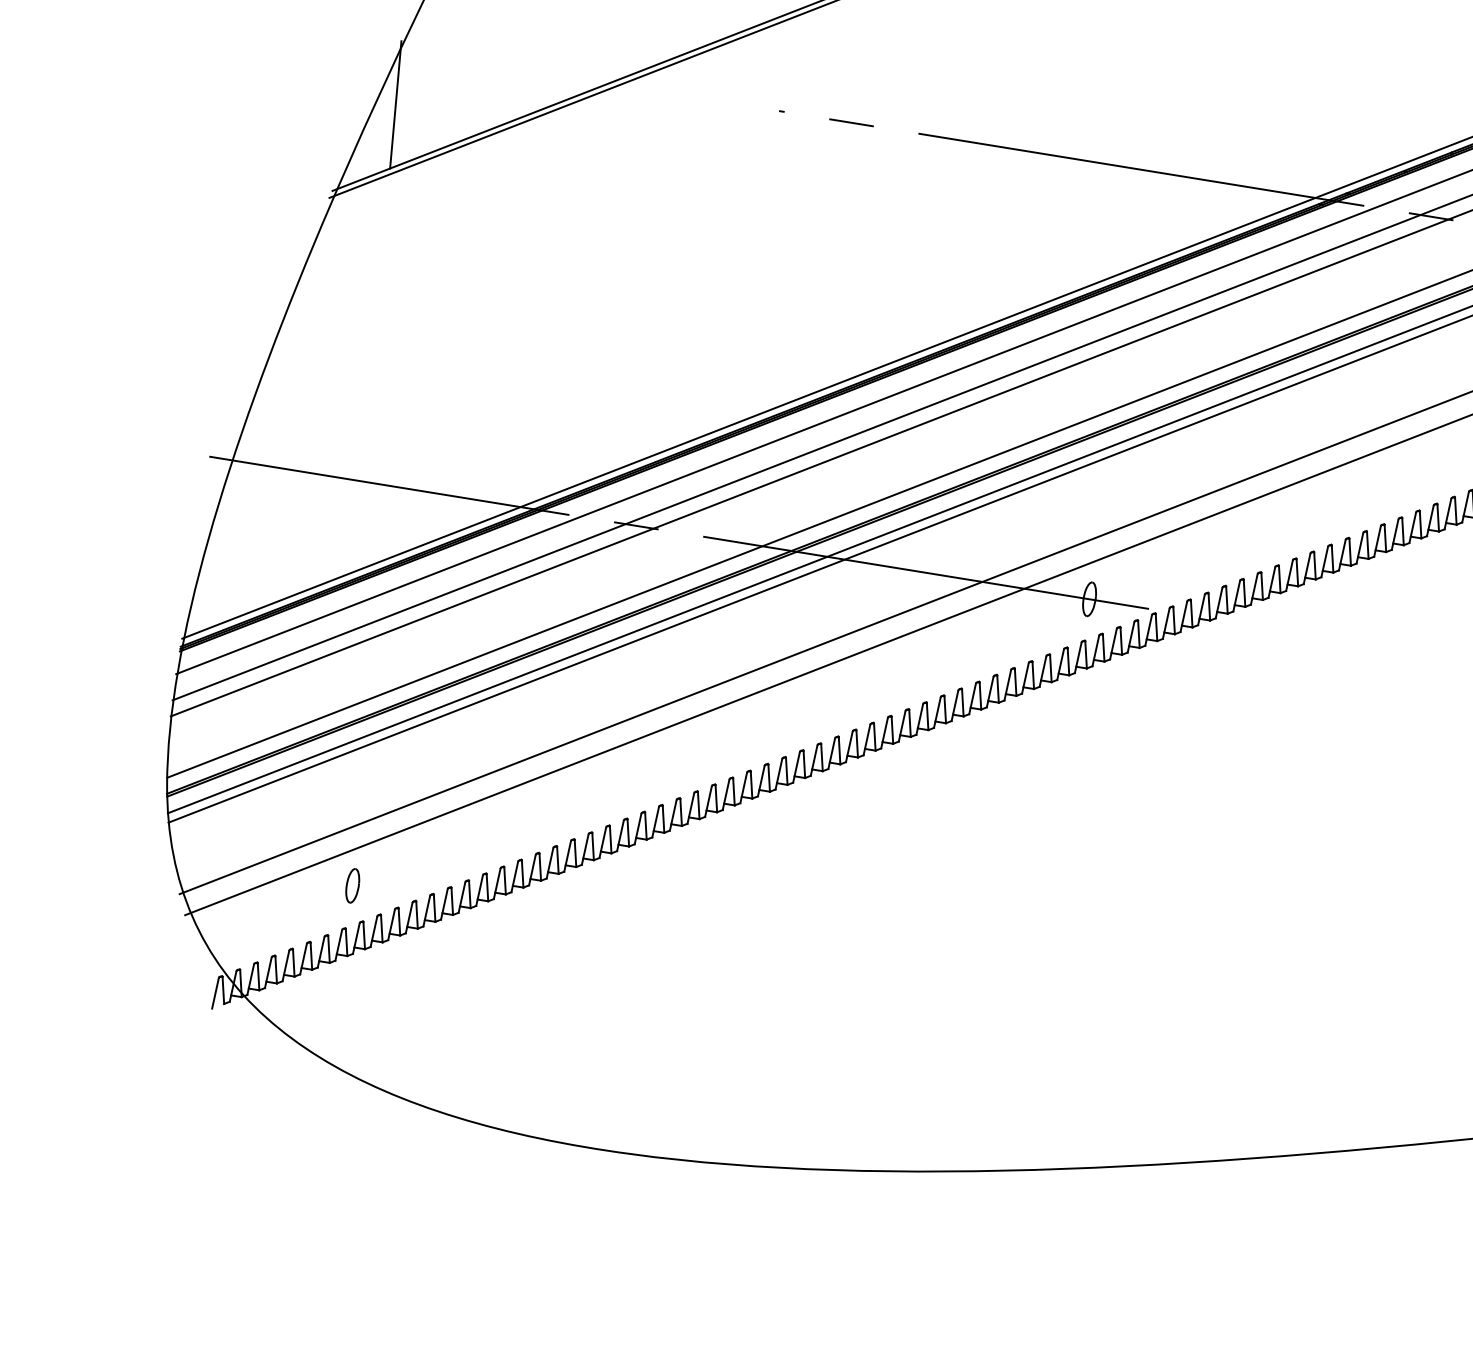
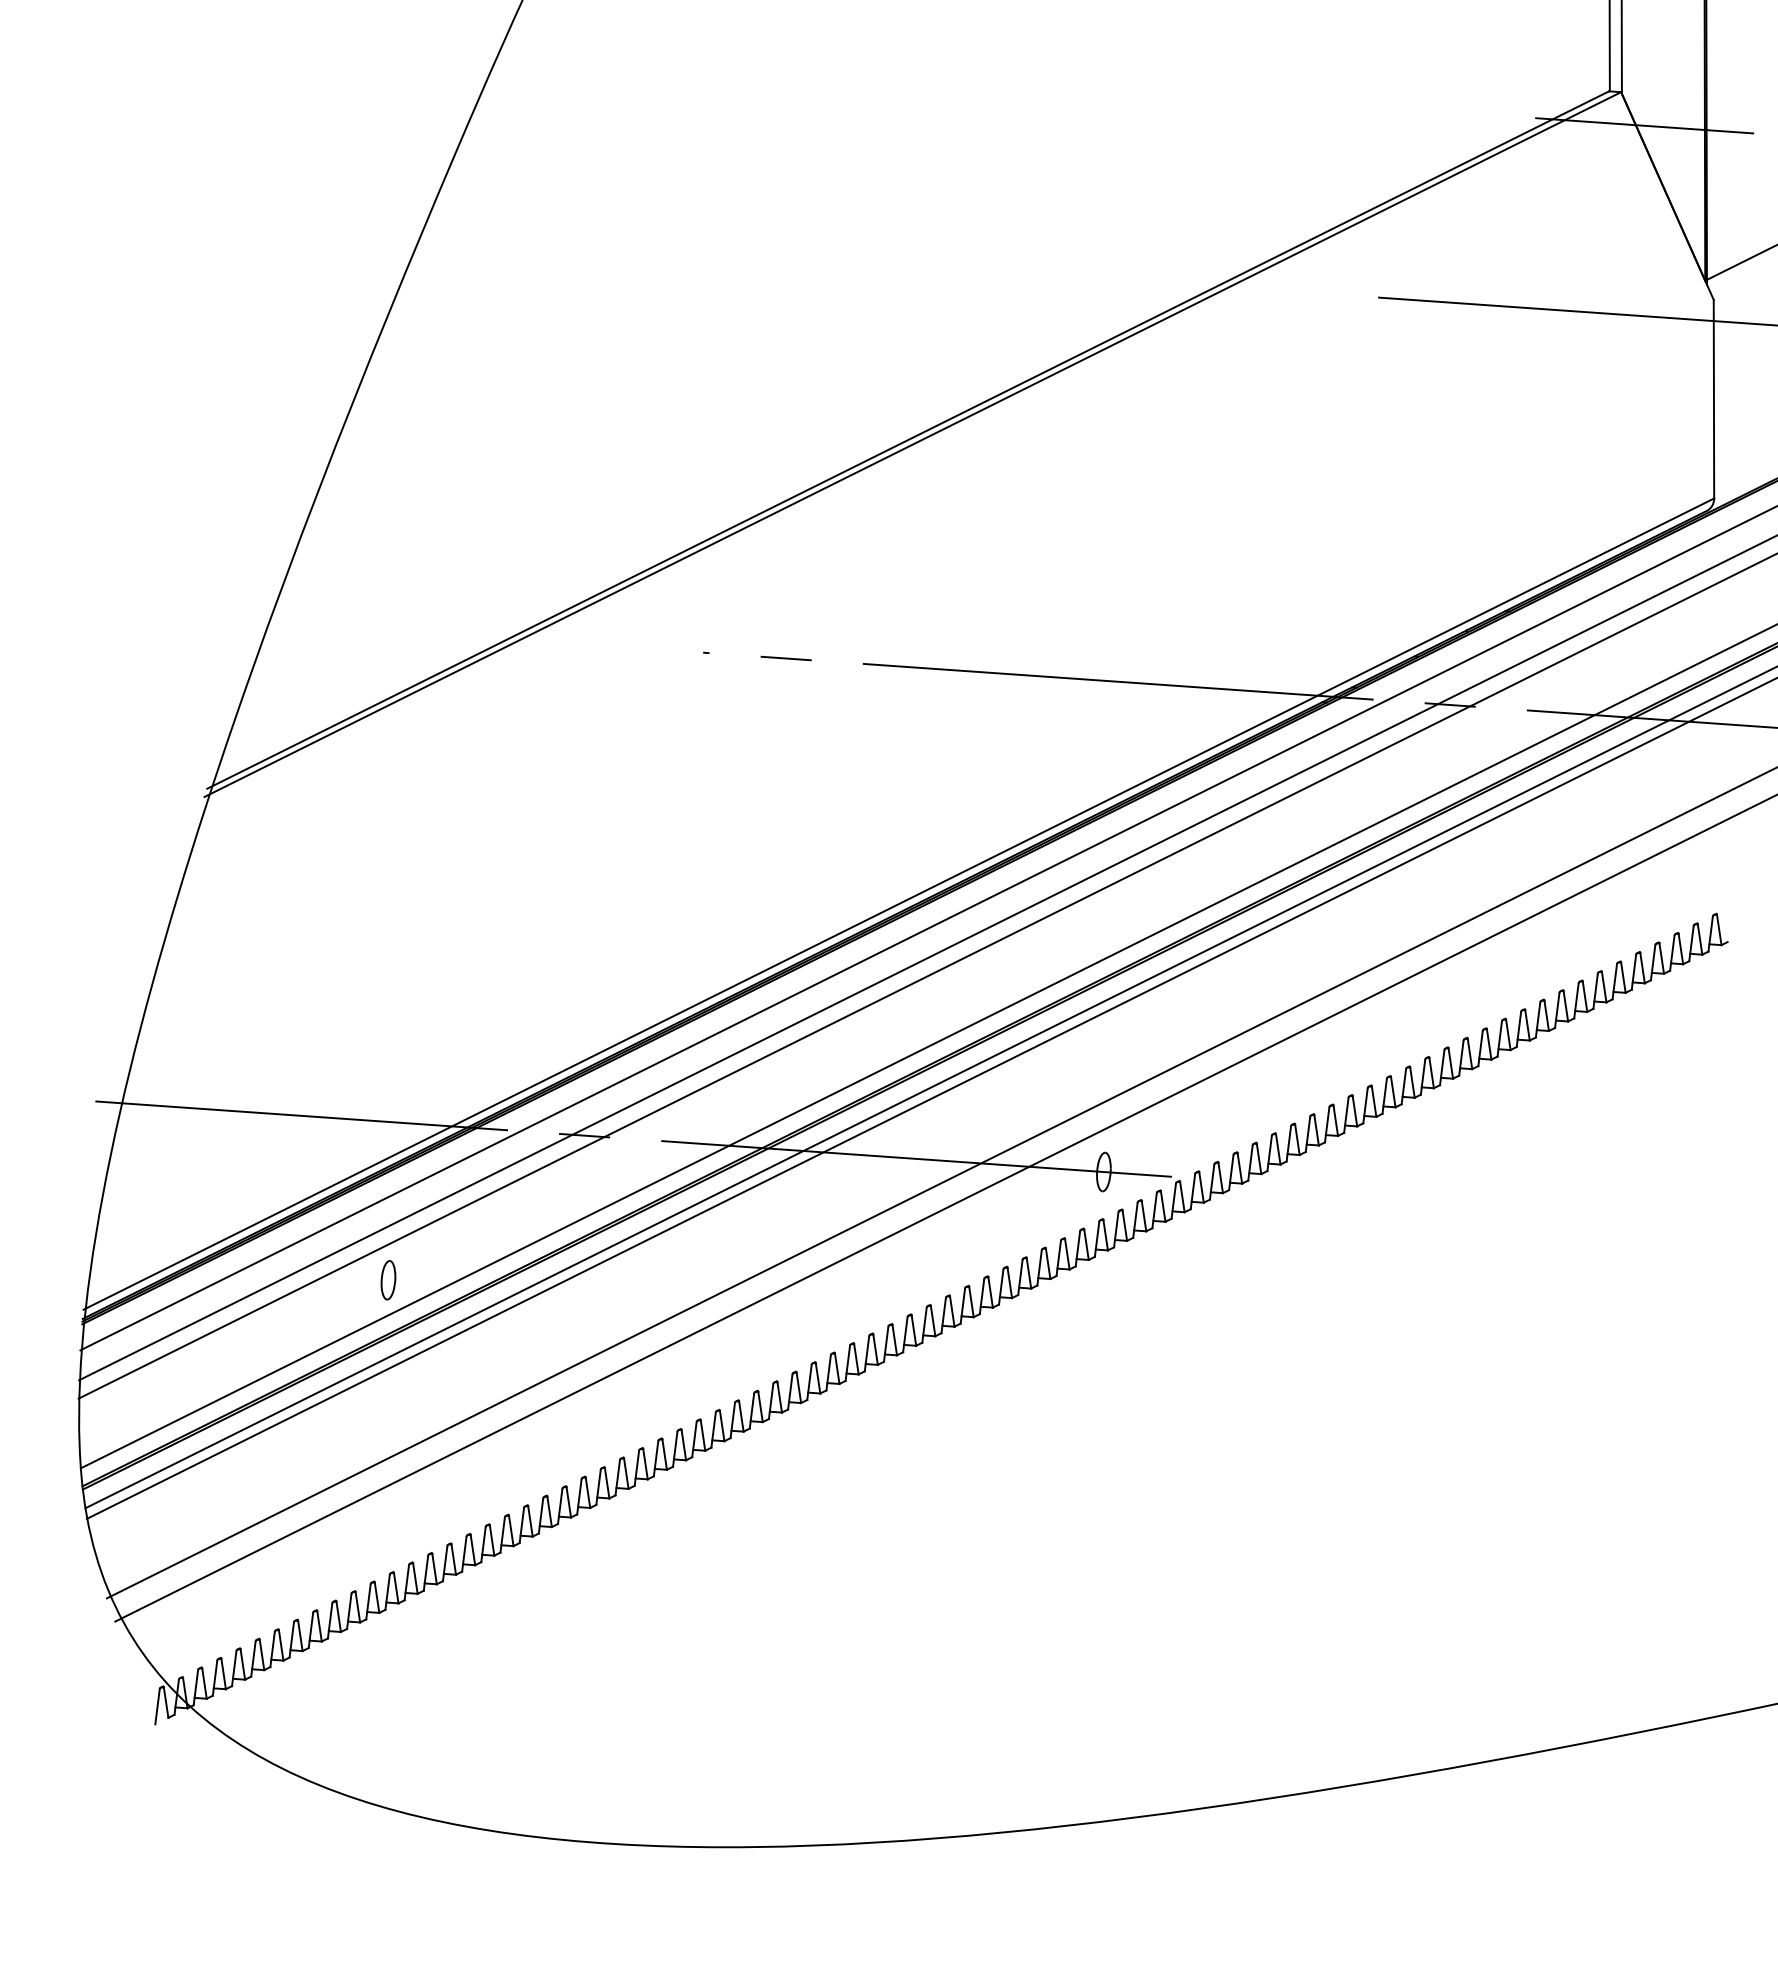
line: (395, 104) -> (269, 684), removed
part: (352, 886) -> (388, 1280), moved

